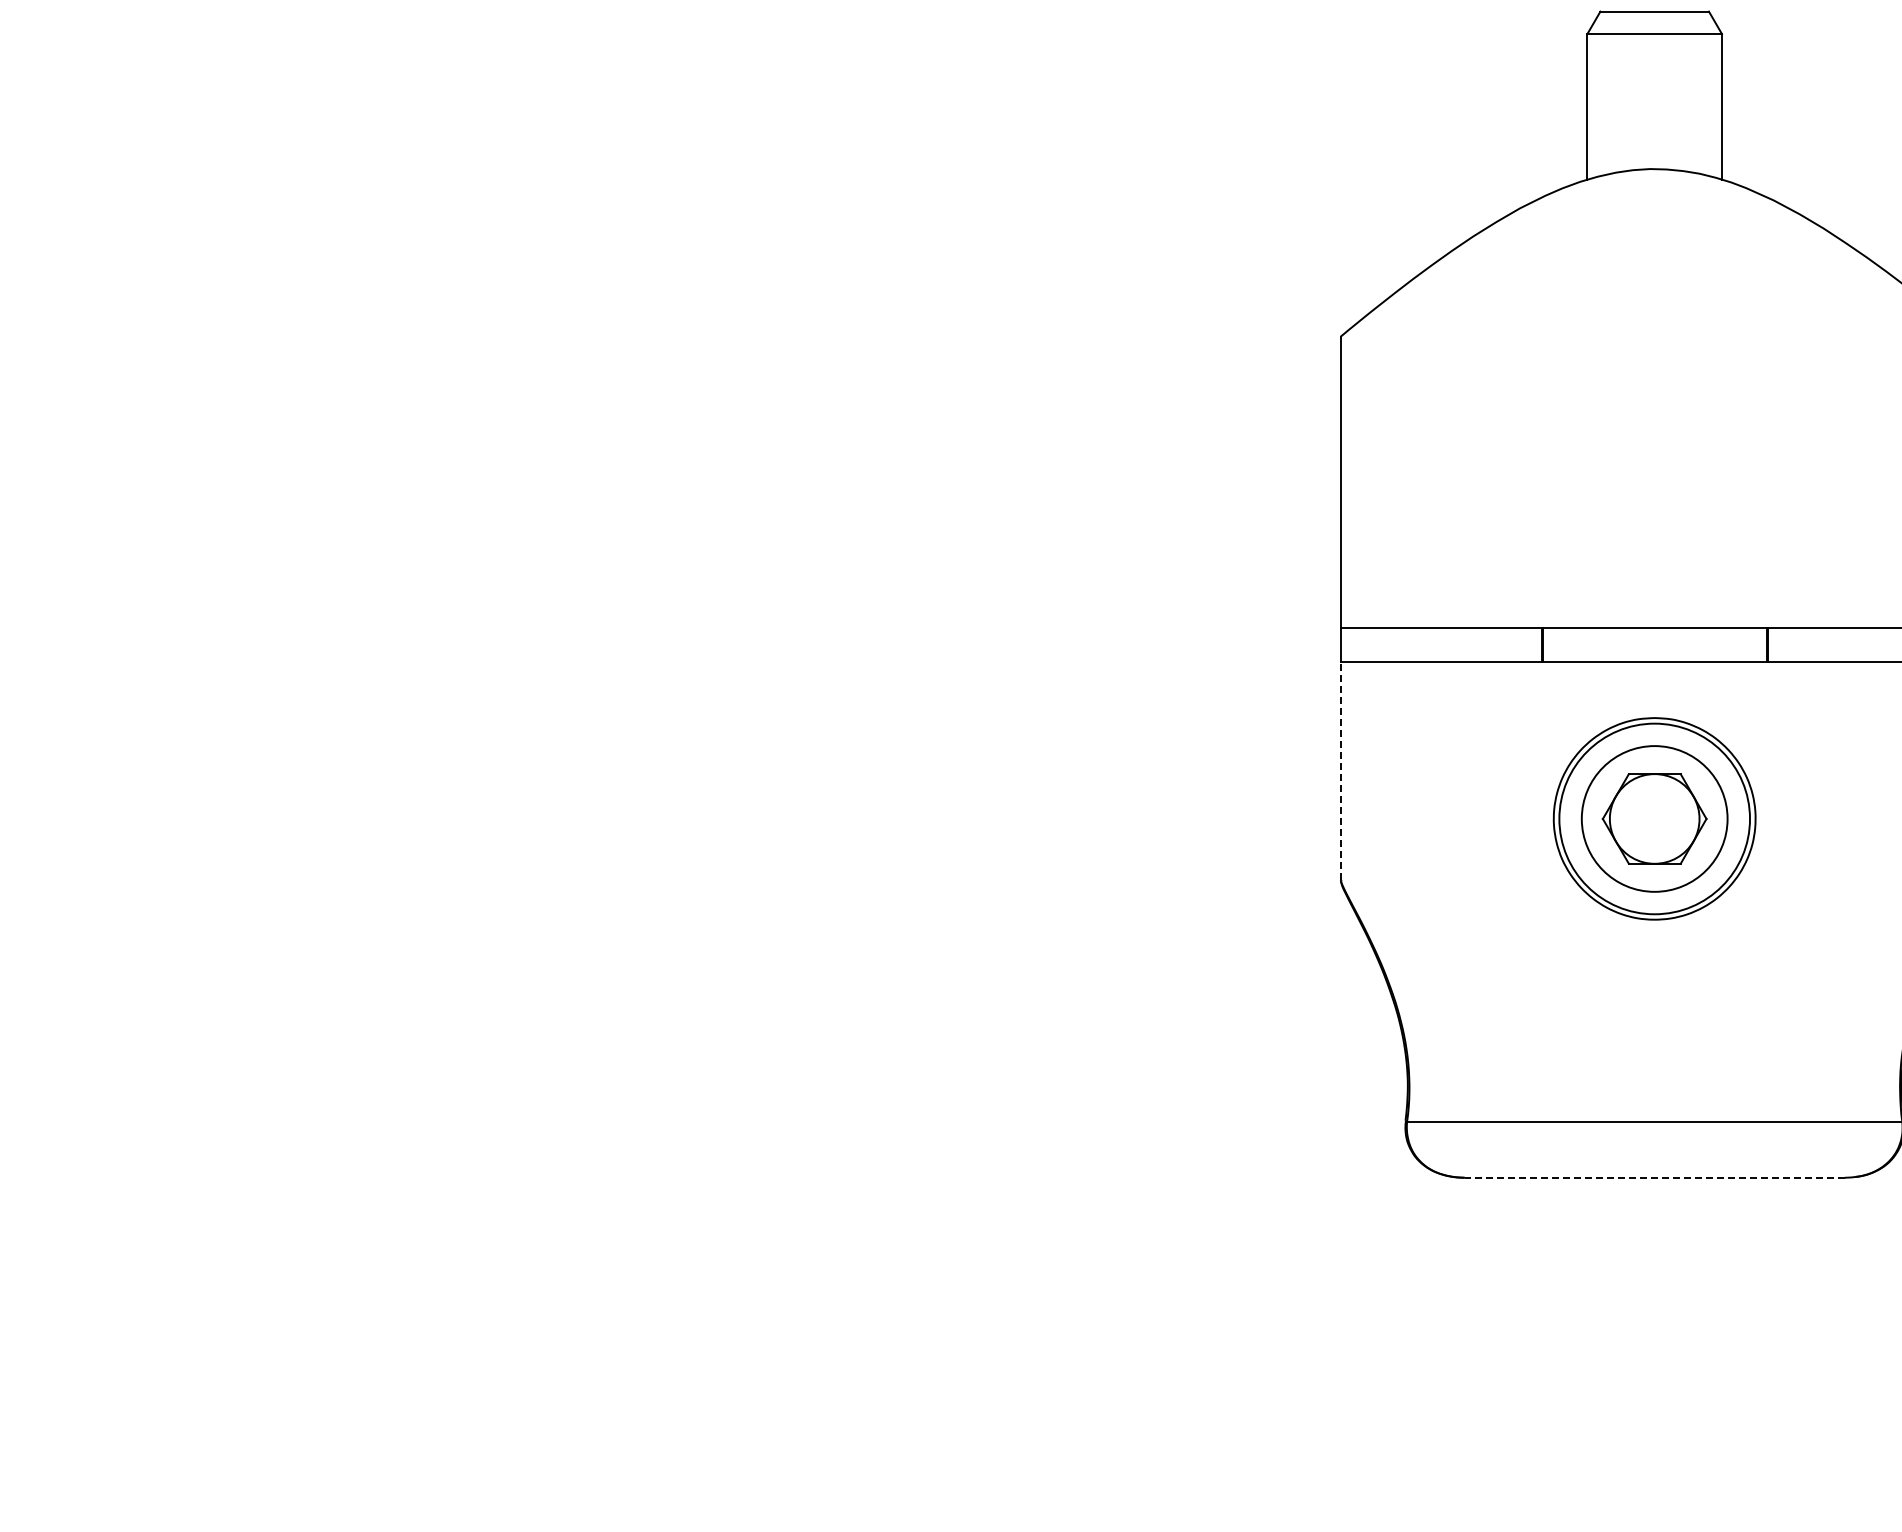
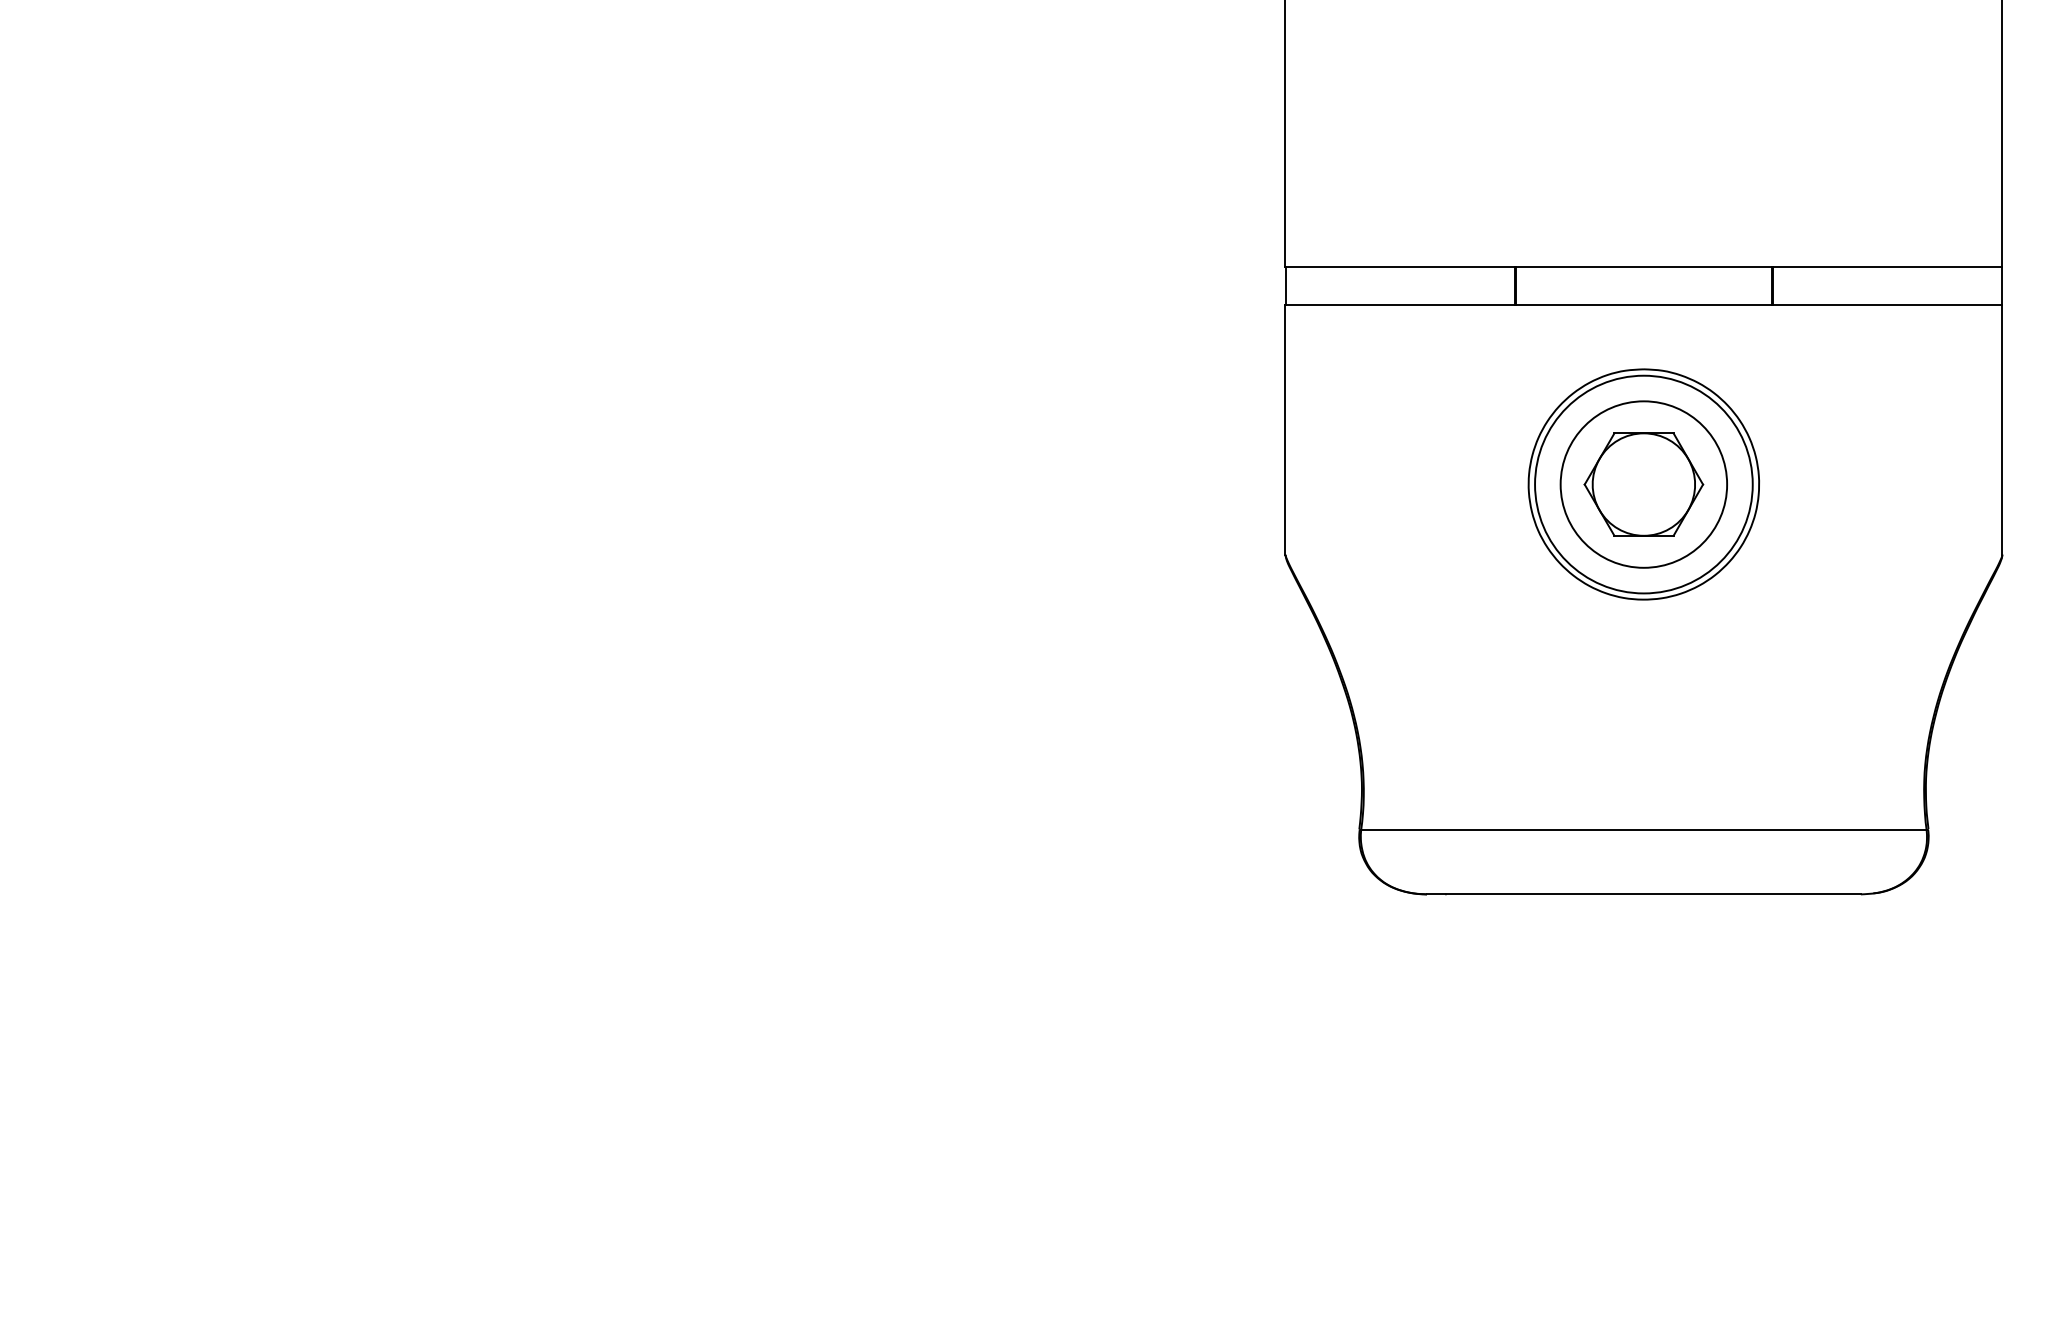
line: (1340, 770) -> (1285, 429), dashed -> solid
line: (1654, 1177) -> (1643, 894), dashed -> solid

